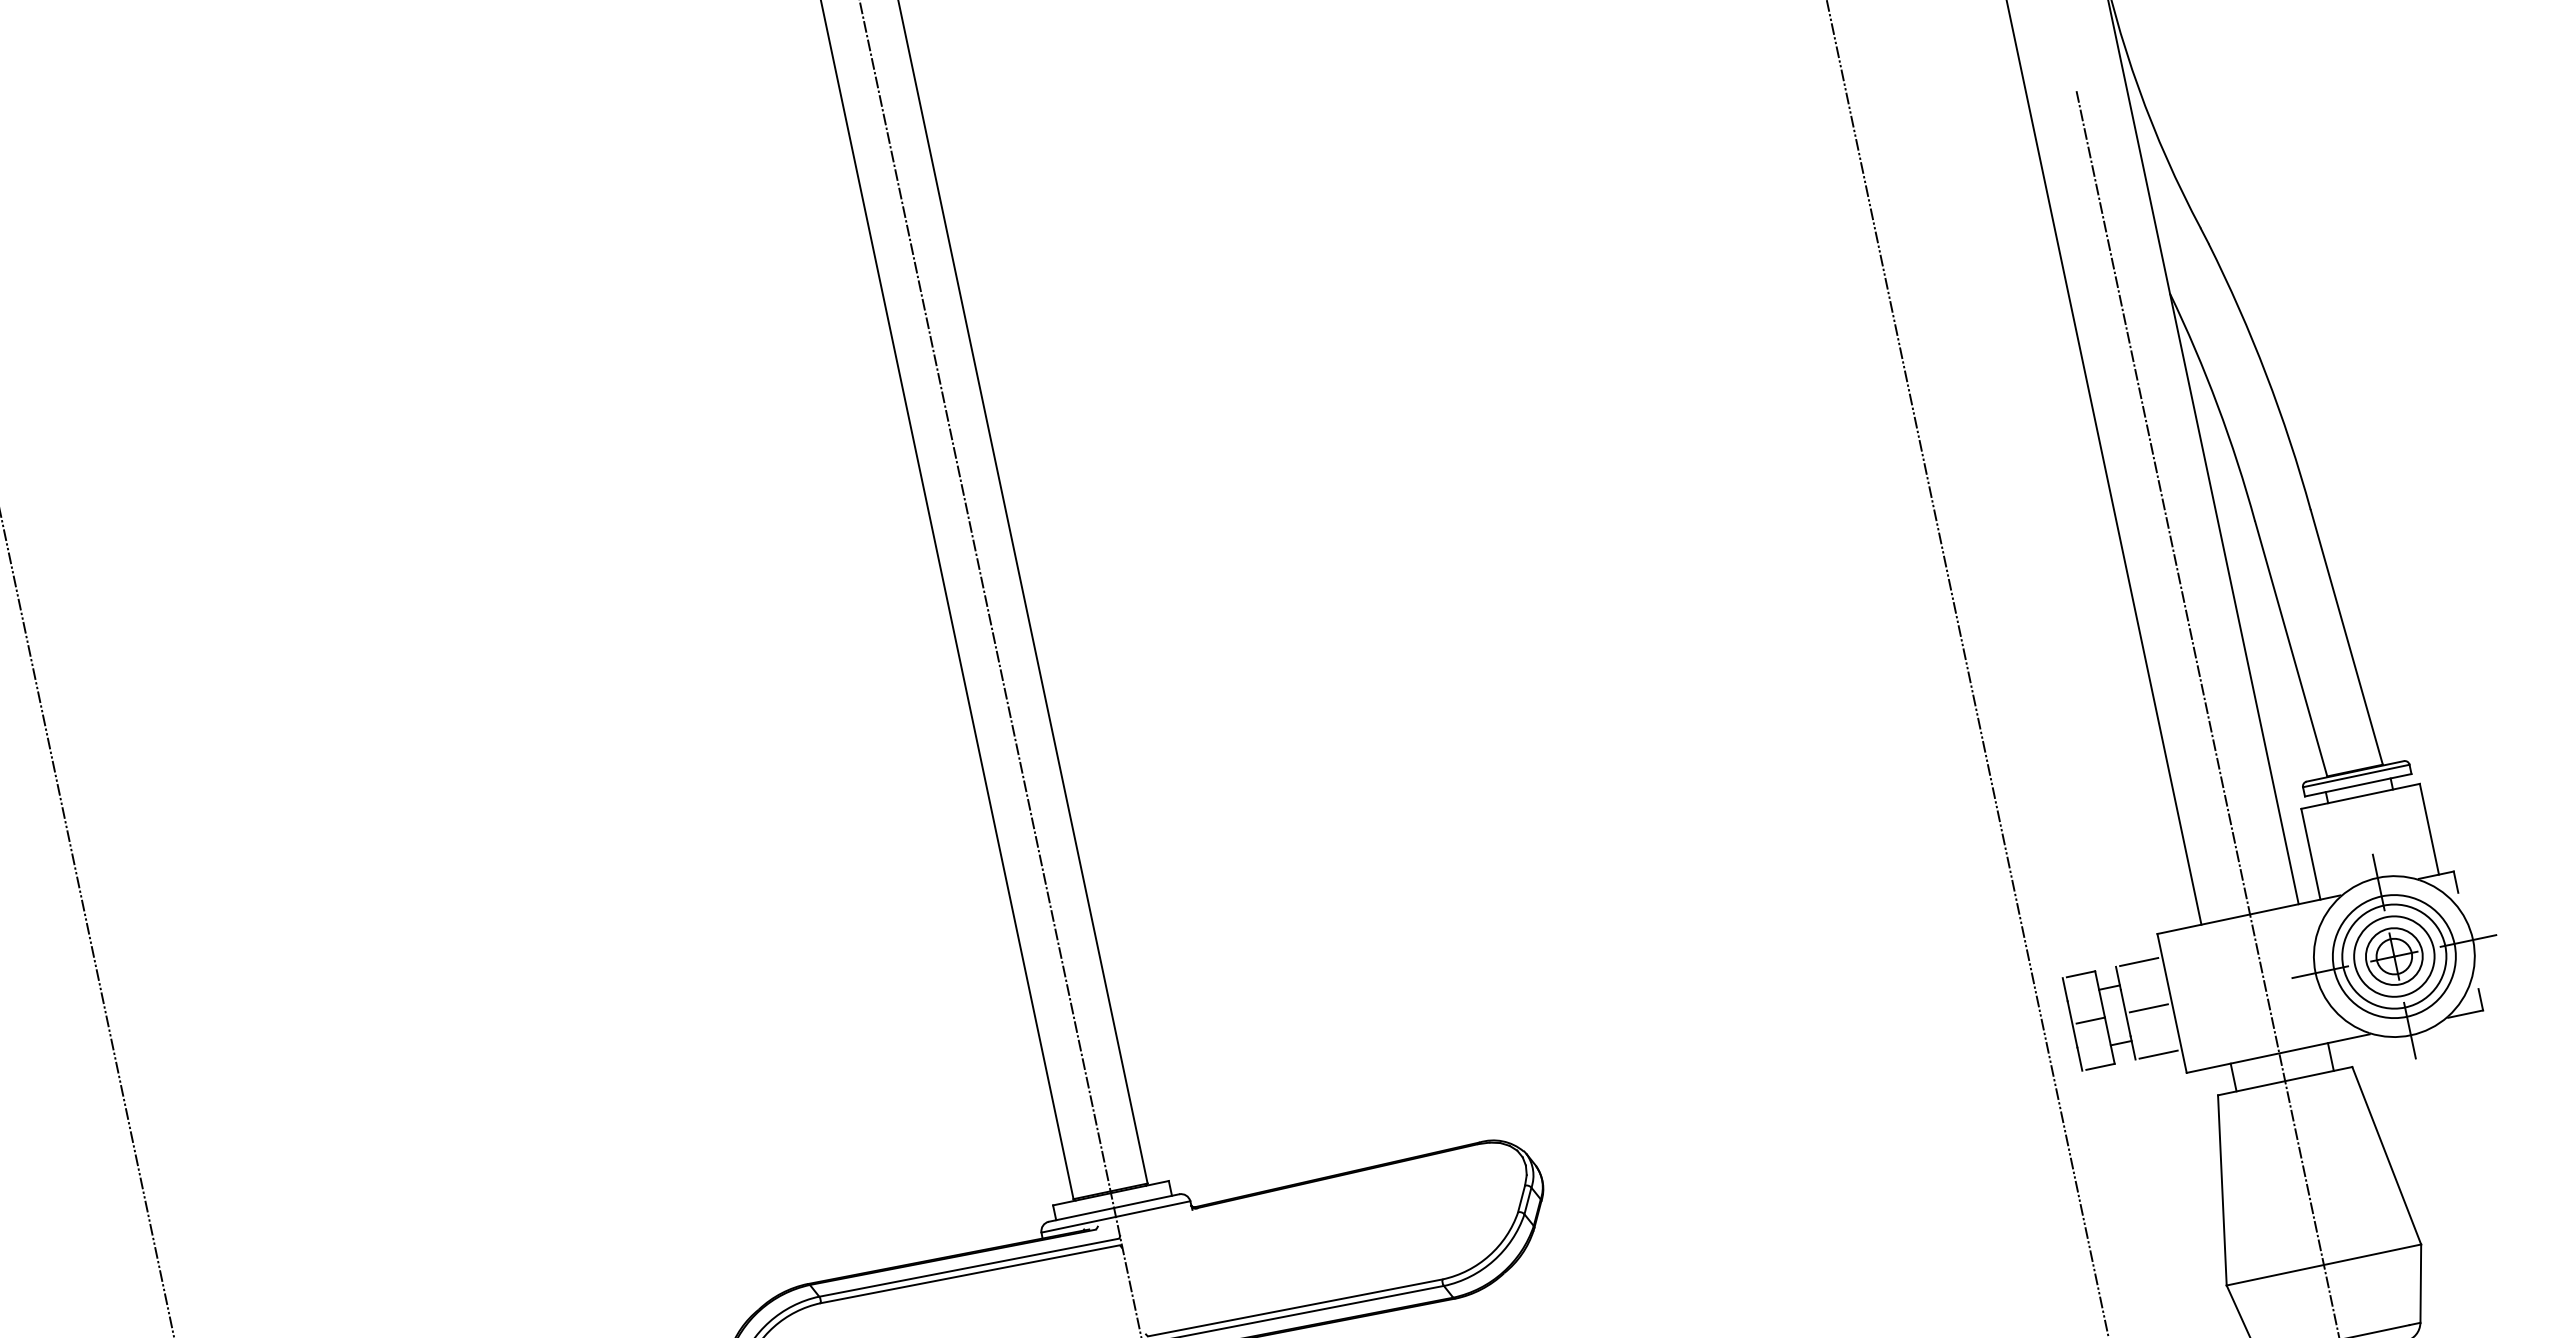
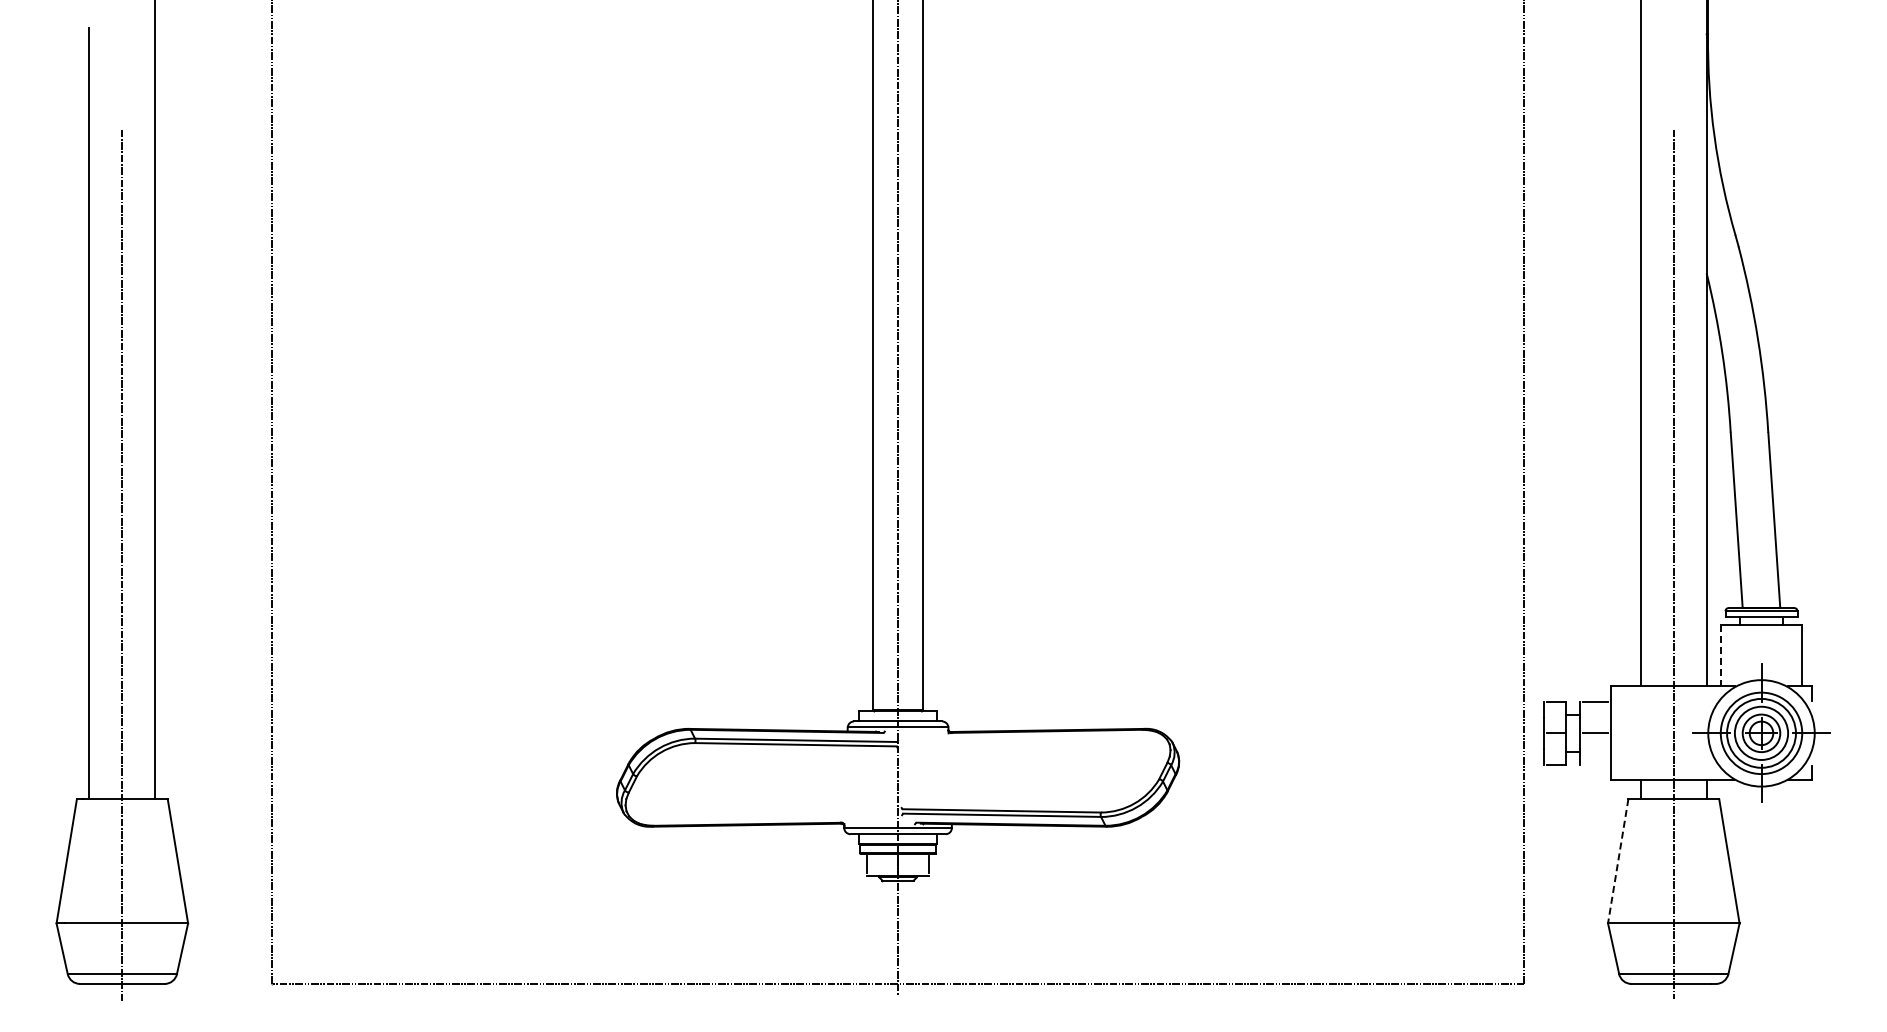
line: (2310, 853) -> (1721, 655), solid -> dashed
line: (2158, 1054) -> (1595, 764), removed
line: (2222, 1190) -> (1618, 861), solid -> dashed

